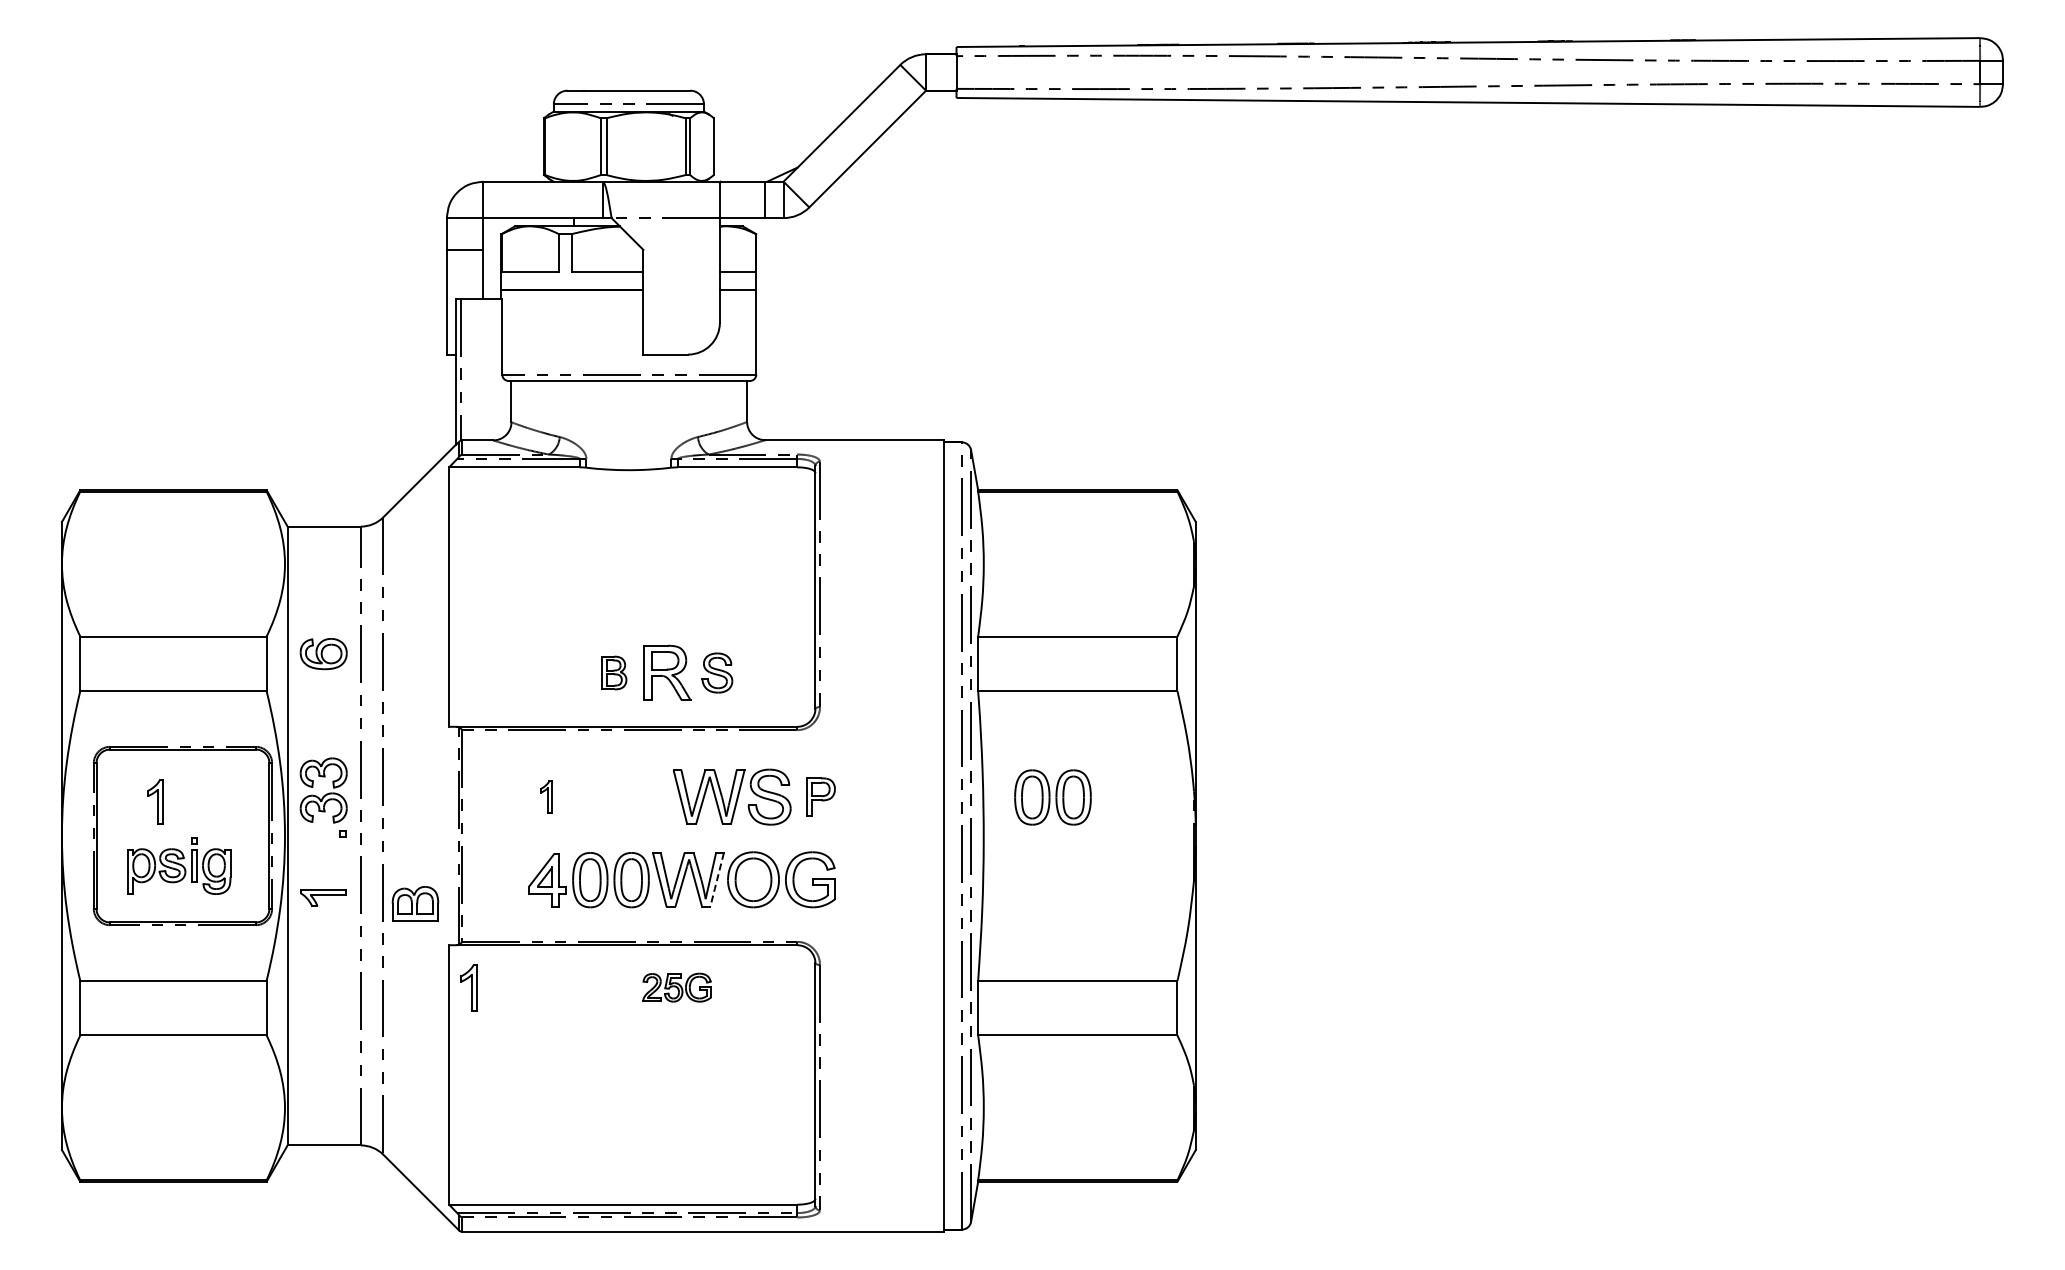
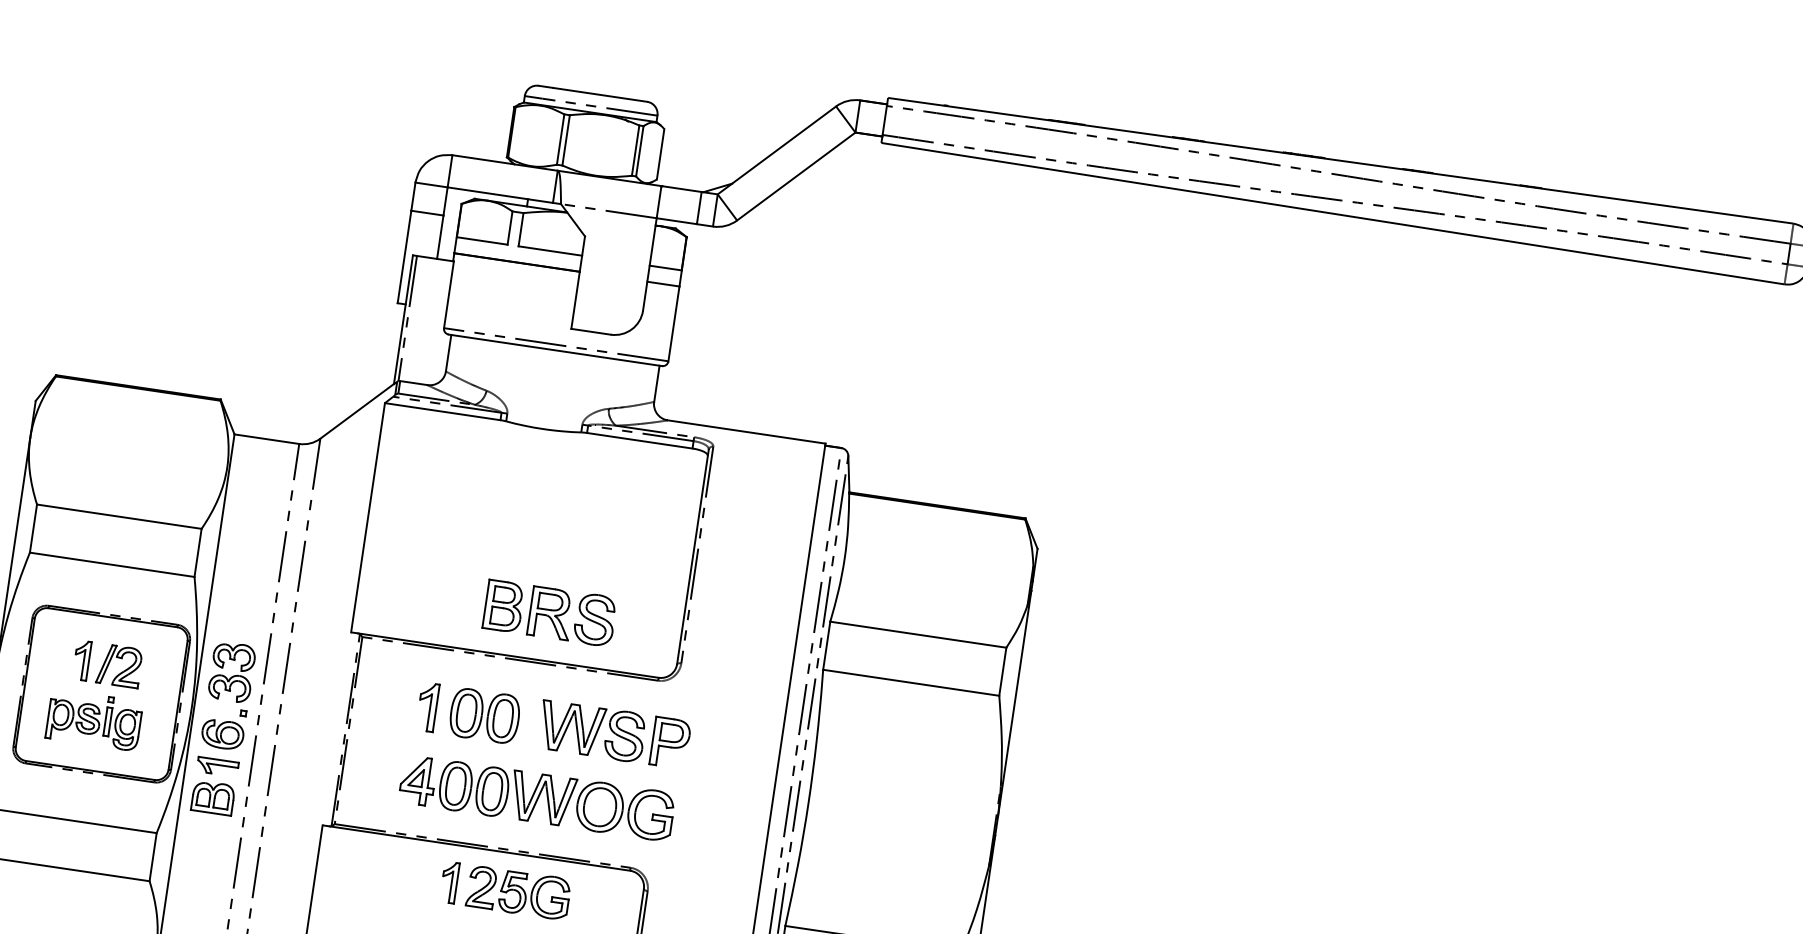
part: (323, 654) -> (222, 734), moved
part: (614, 672) -> (504, 605), size x1.67
part: (717, 672) -> (595, 619), size x1.43
part: (546, 796) -> (428, 706), size x1.67
part: (820, 796) -> (670, 742), size x1.43
part: (1052, 797) -> (484, 715), moved
part: (203, 806) -> (123, 670), added
line: (717, 880) -> (568, 803), dashed -> solid
part: (415, 903) -> (213, 797), moved
part: (468, 987) -> (449, 882), moved
part: (676, 987) -> (517, 892), size x1.67

